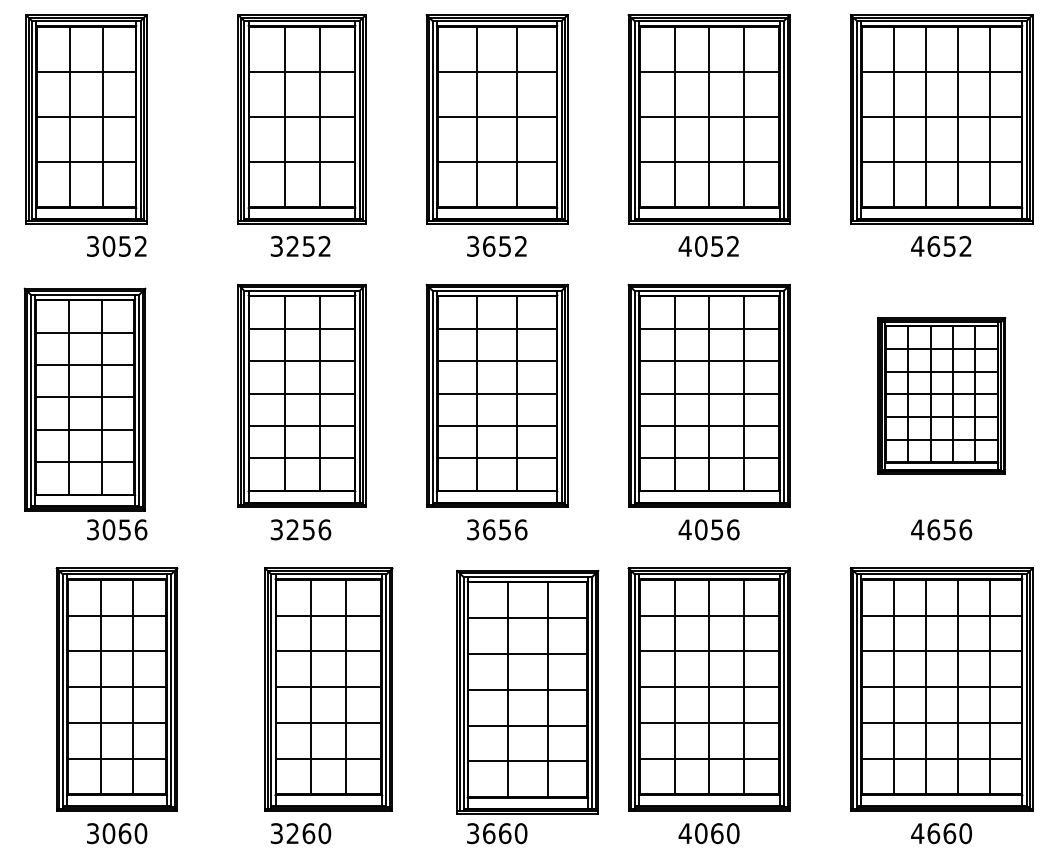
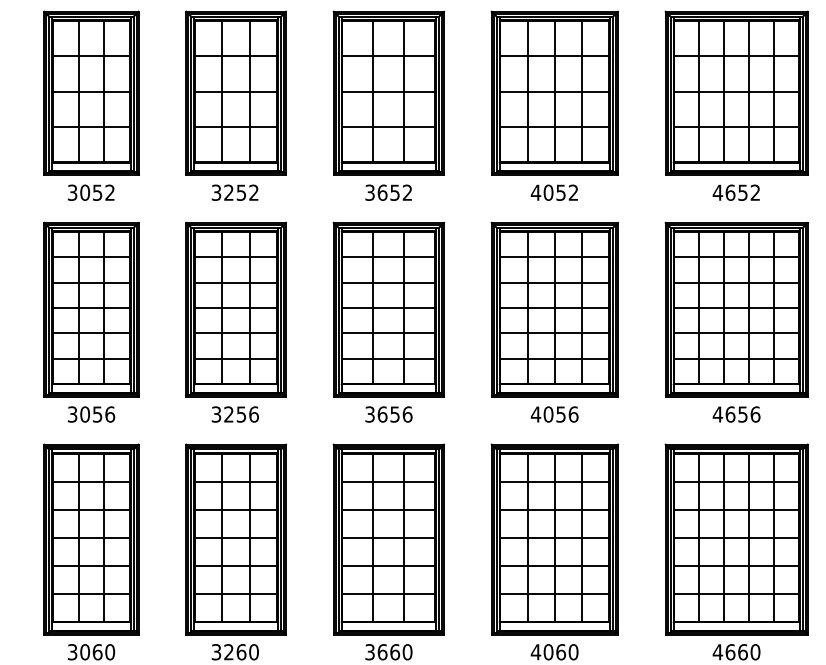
part: (86, 118) -> (91, 92), moved
part: (941, 395) -> (736, 309), size x1.43
part: (85, 399) -> (91, 309), moved
part: (327, 689) -> (235, 539), moved
part: (527, 692) -> (388, 539), moved

